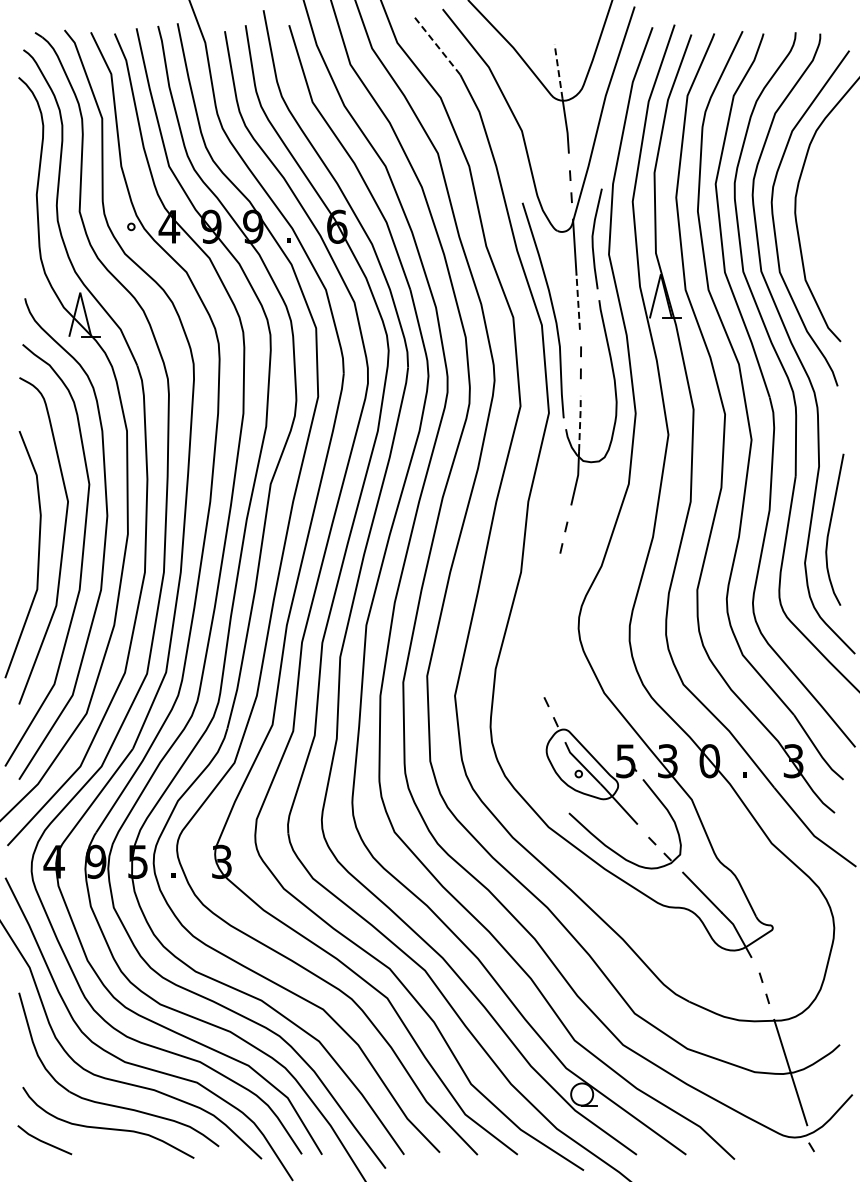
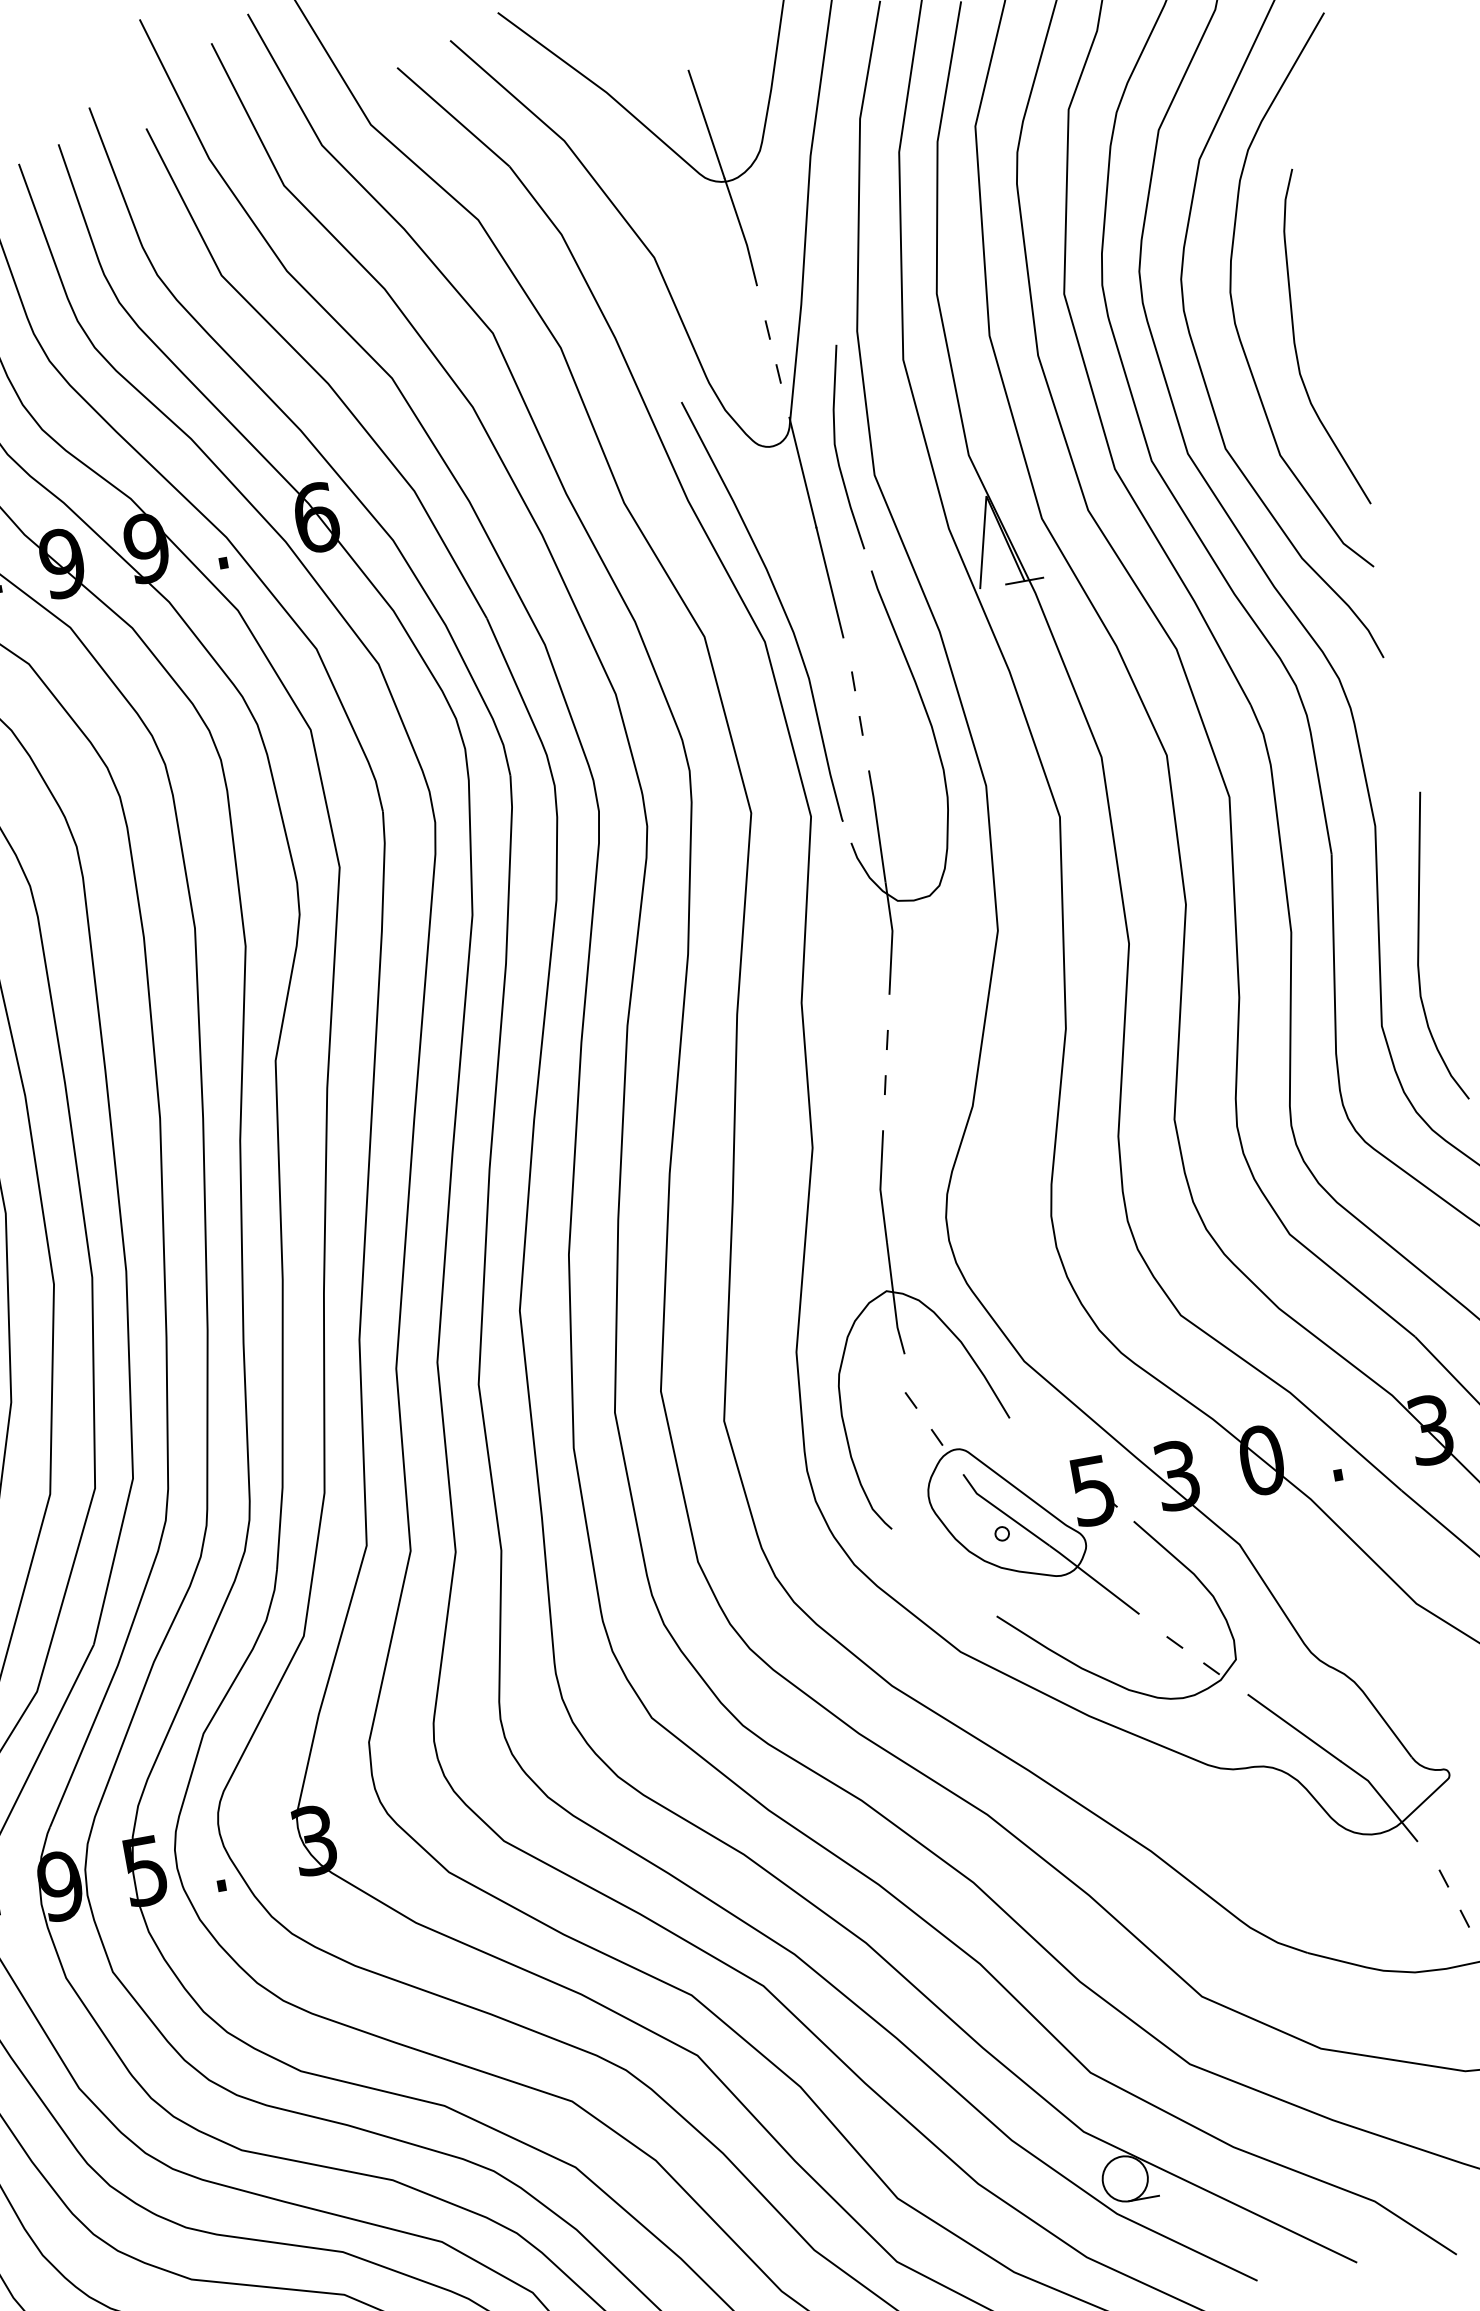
line: (437, 46) -> (453, 117), dashed -> solid
line: (558, 71) -> (706, 124), dashed -> solid
curve: (823, 225) -> (1296, 338), added
line: (578, 302) -> (830, 582), dashed -> solid
line: (580, 422) -> (878, 824), dashed -> solid
part: (552, 666) -> (910, 1326), added

